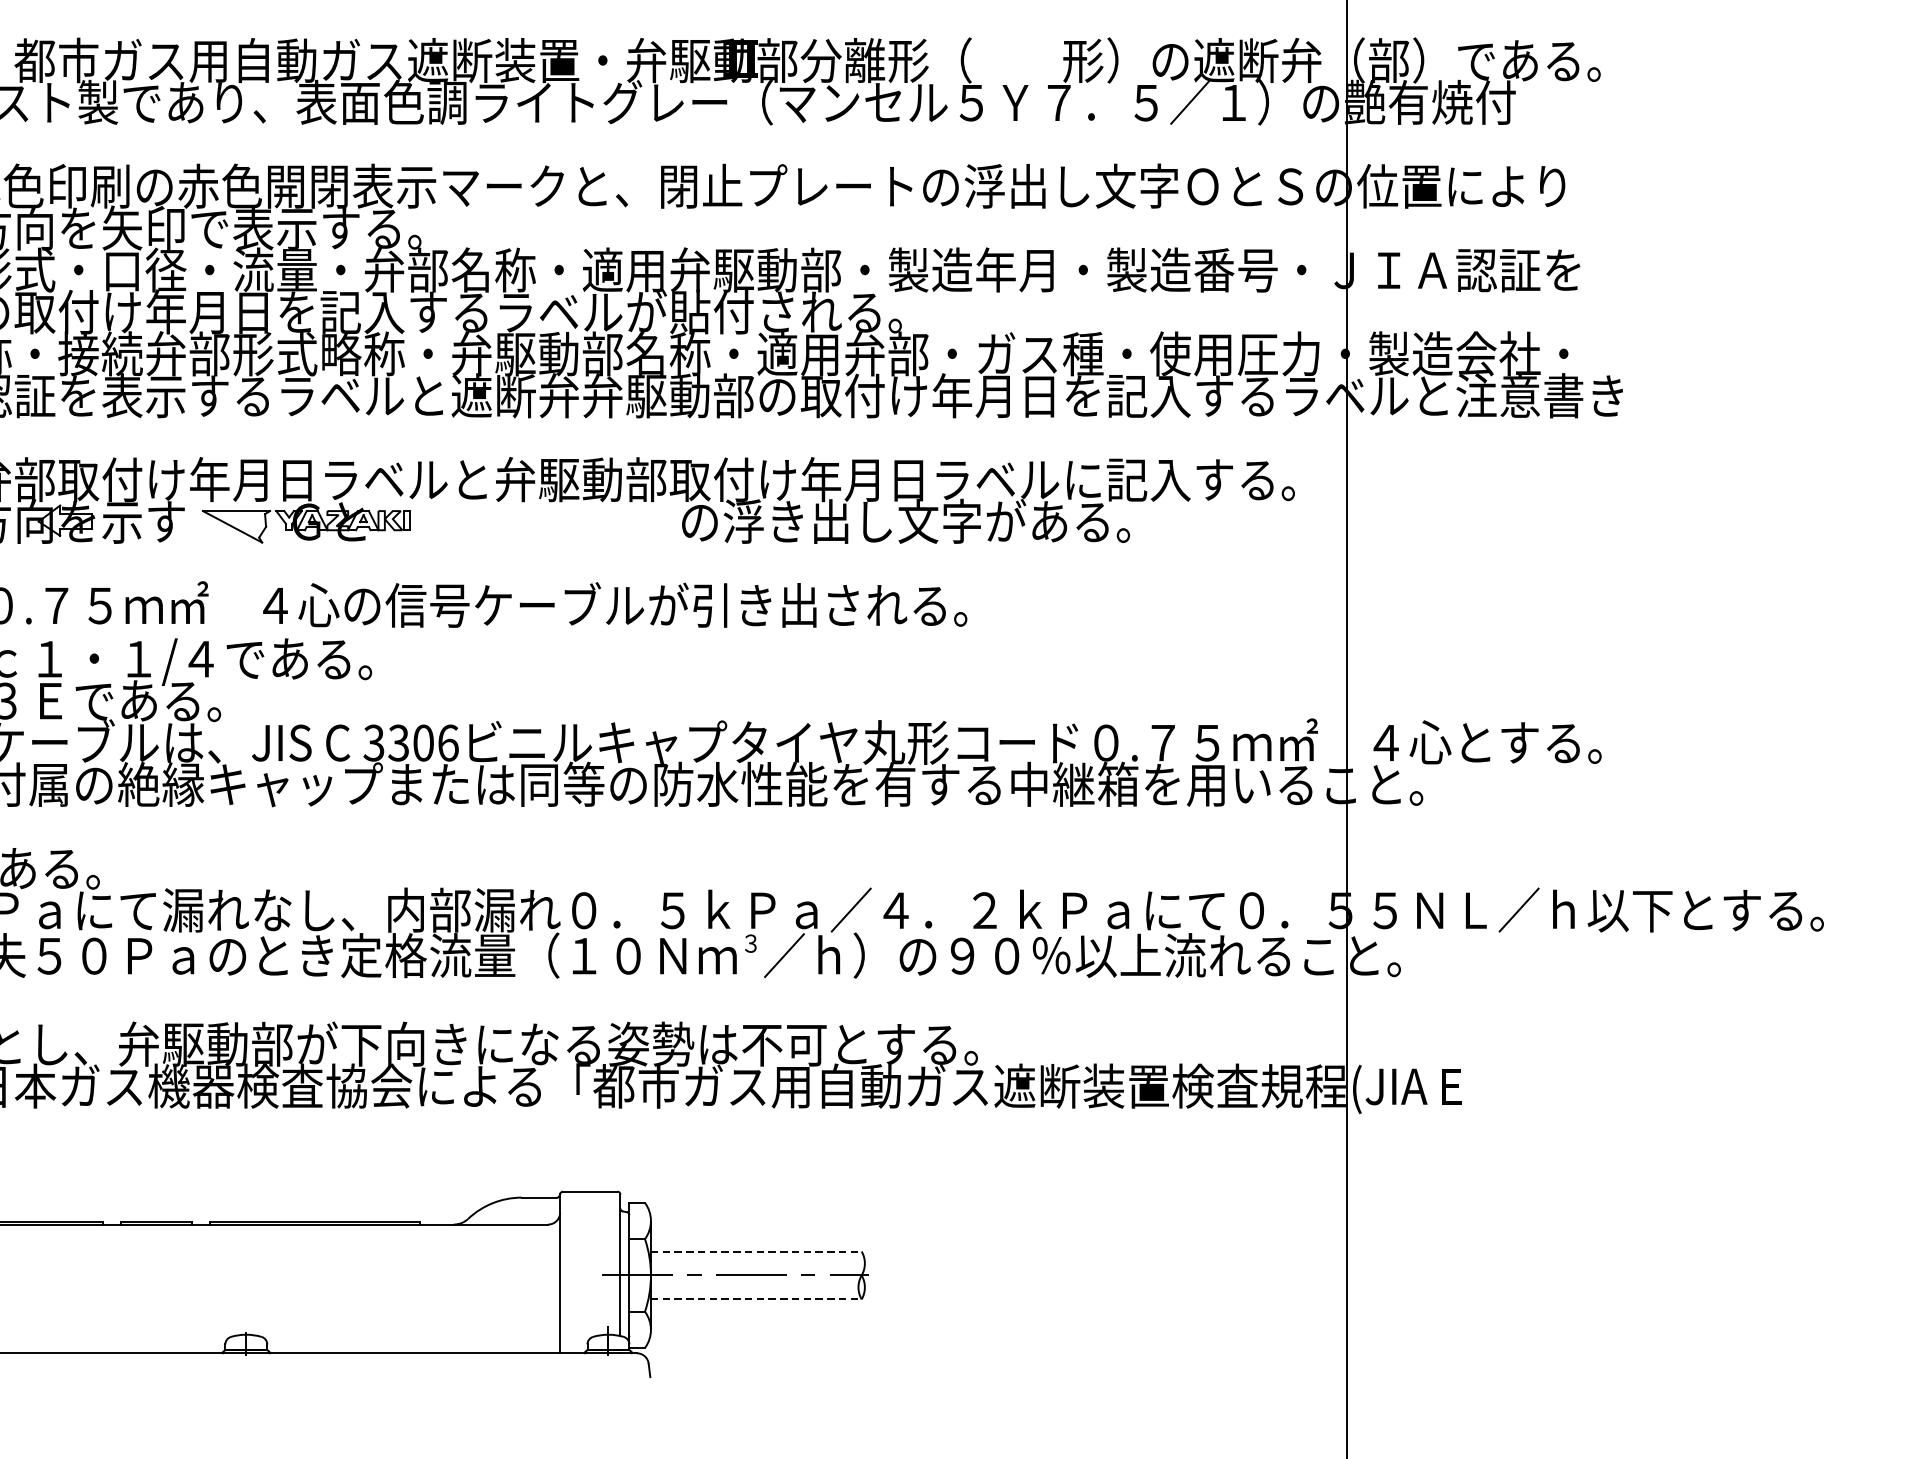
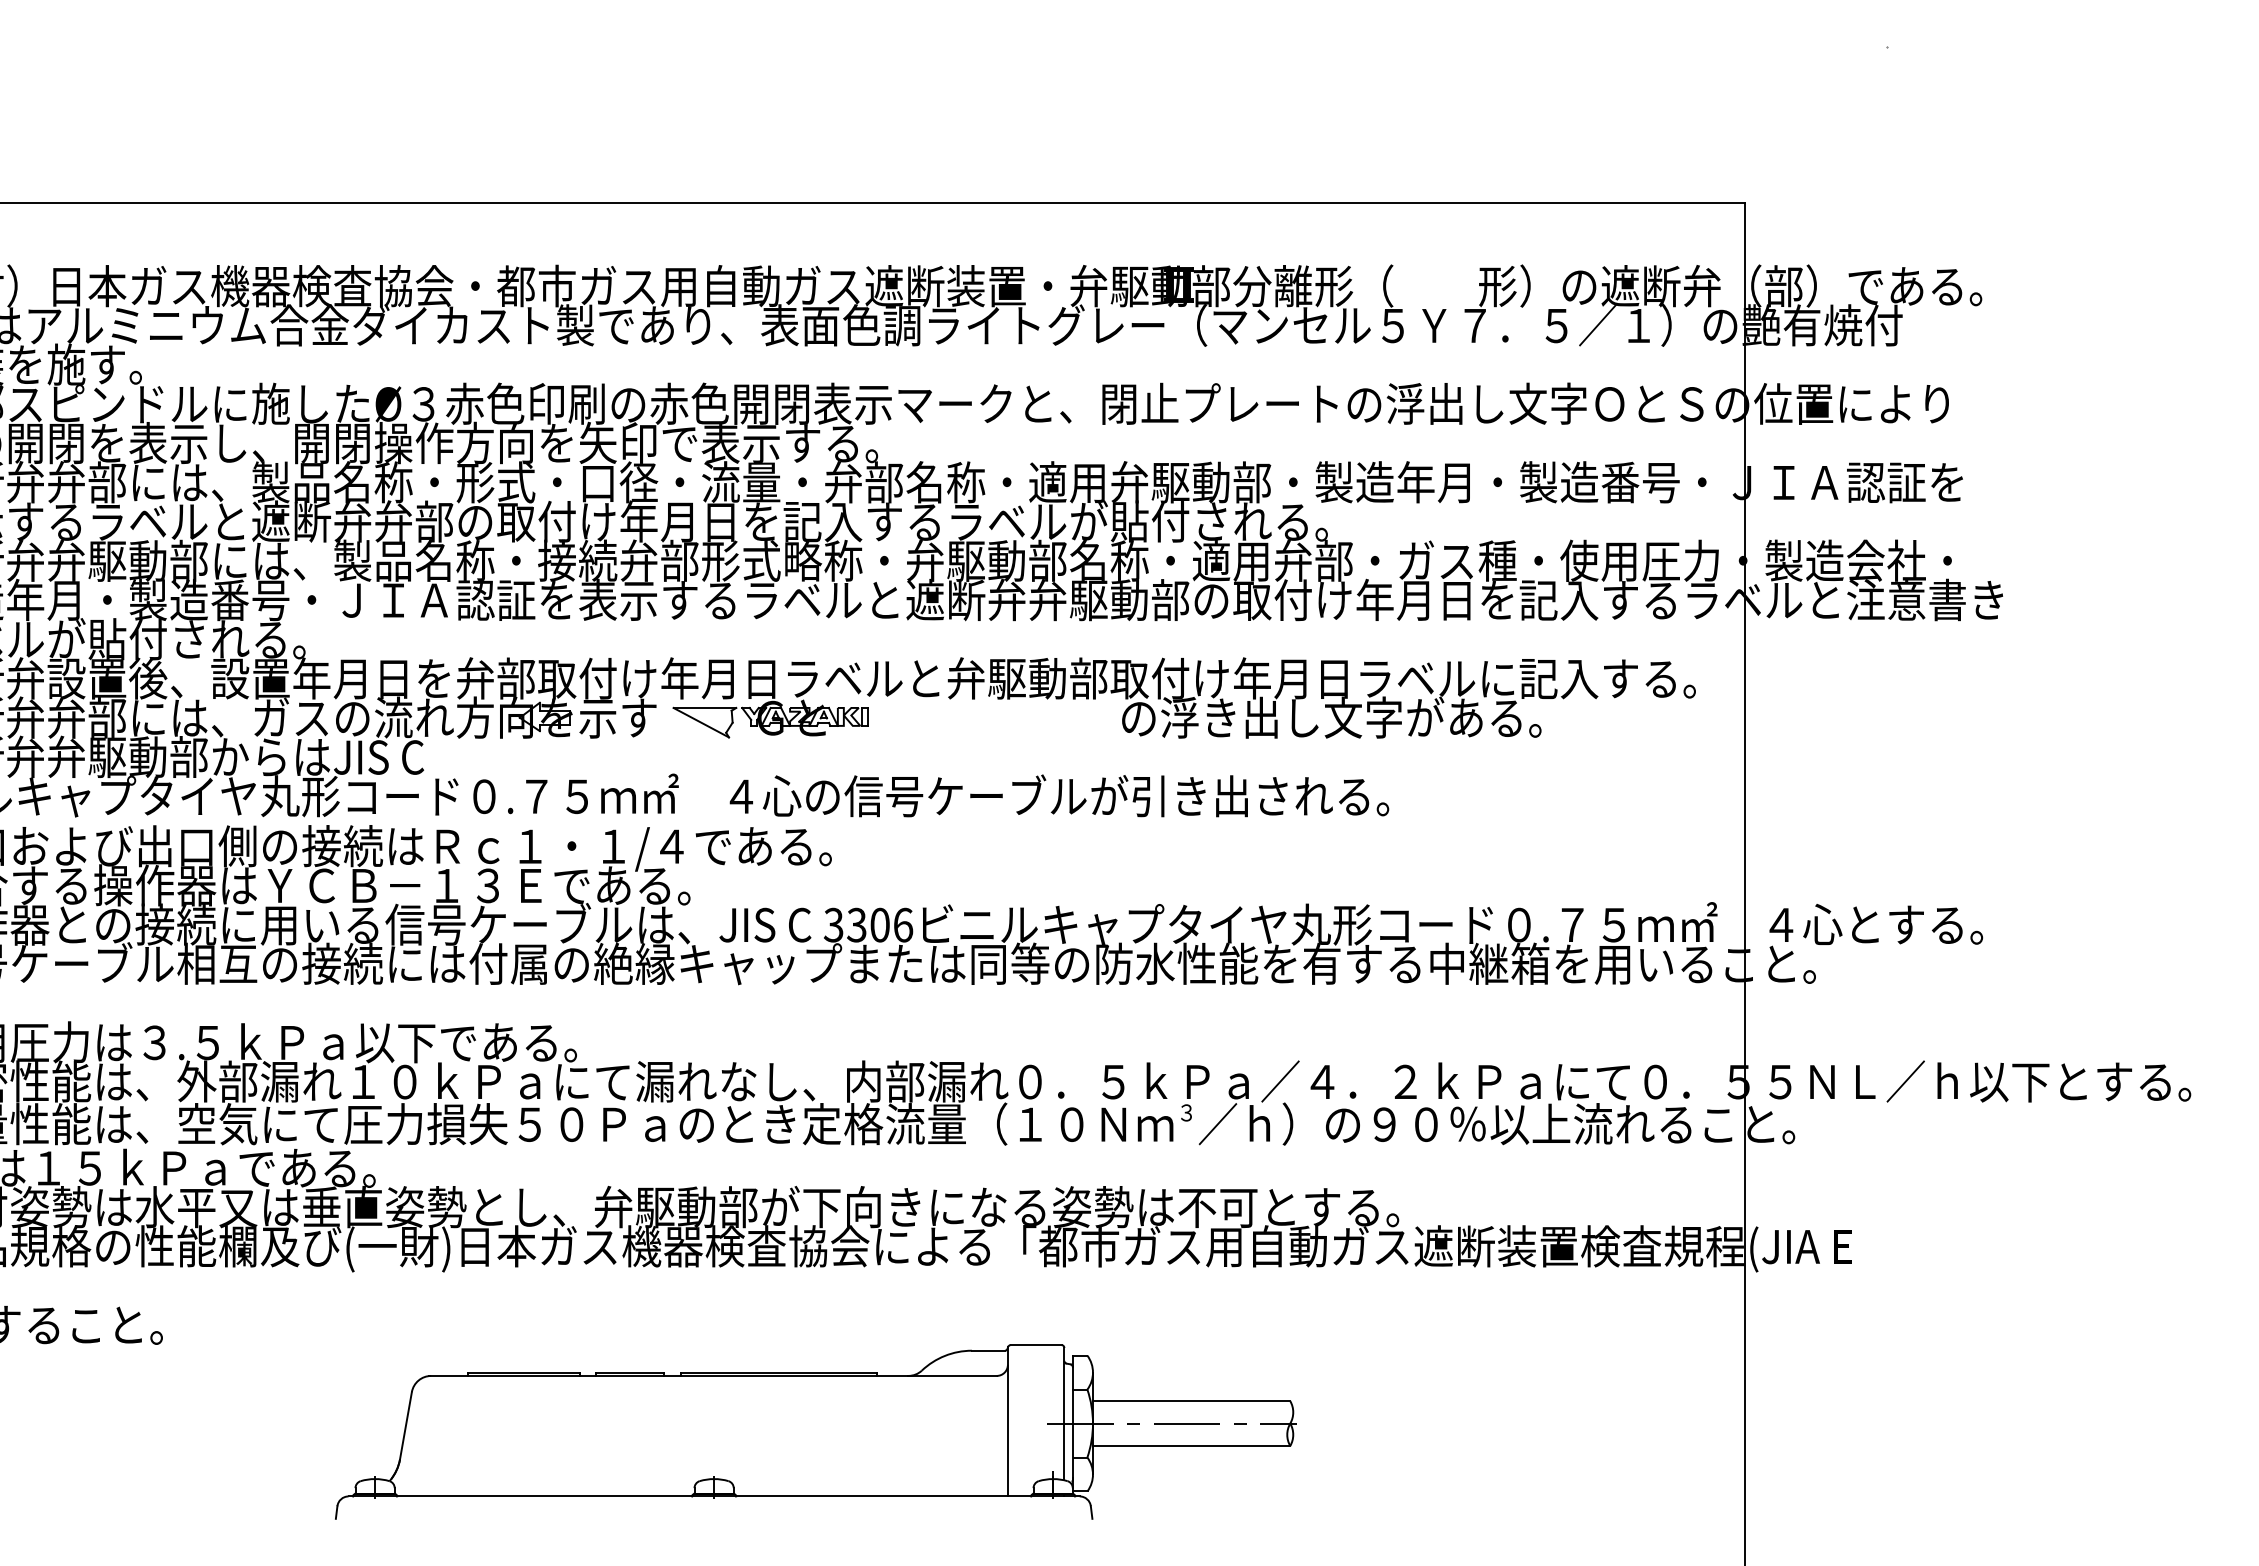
line: (756, 1251) -> (1191, 1401), dashed -> solid
line: (756, 1298) -> (1191, 1445), dashed -> solid

